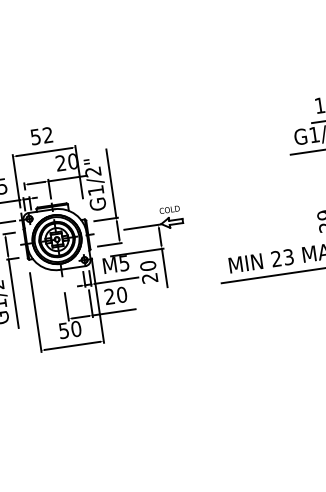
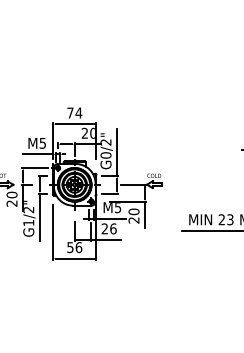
text: (41, 135) -> (74, 112), 52 -> 74
text: (95, 190) -> (105, 155), G1/2" -> G0/2"
text: (122, 294) -> (113, 228), 20 -> 26
text: (75, 329) -> (78, 247), 50 -> 56

